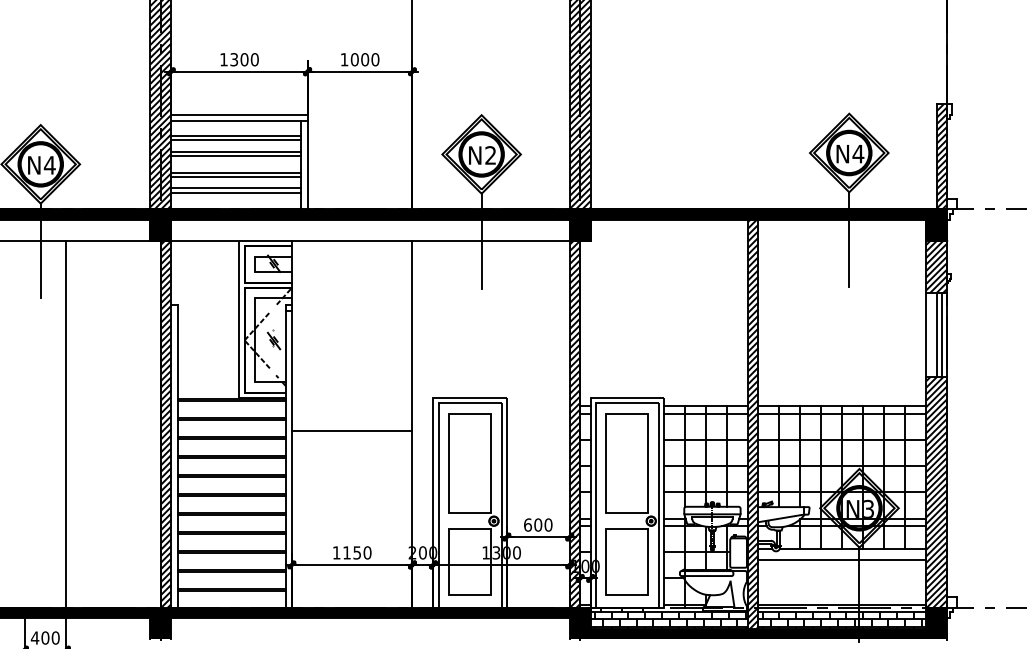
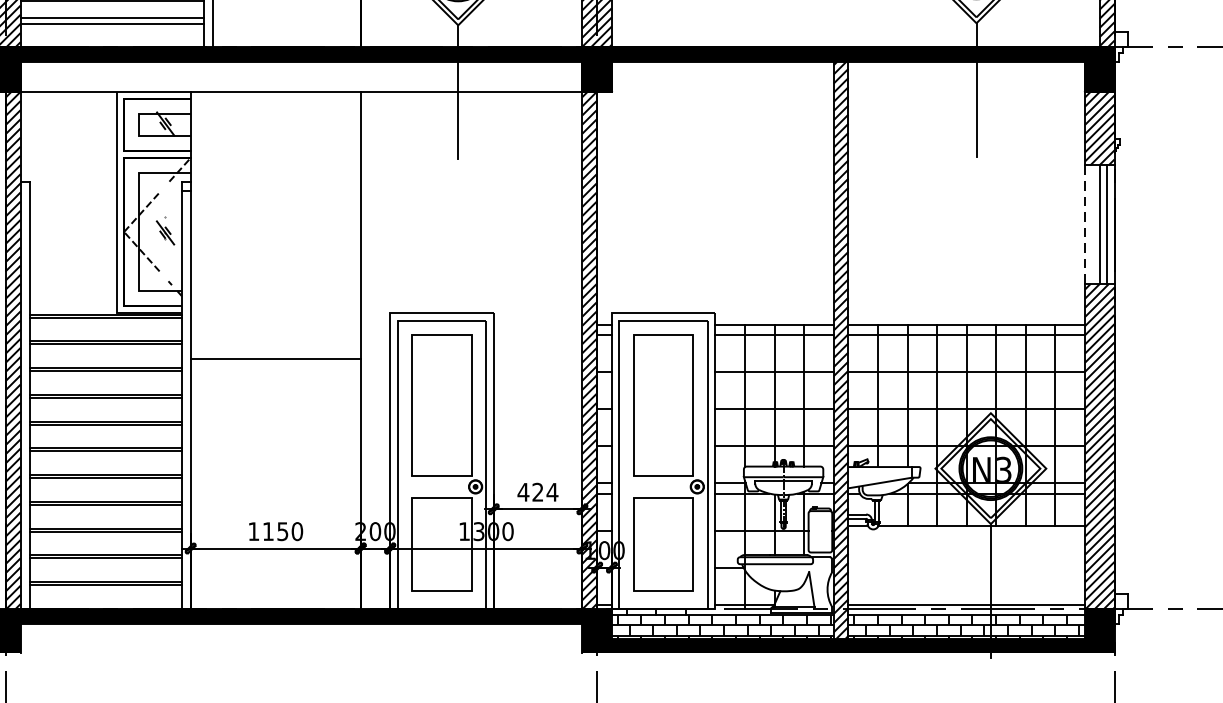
line: (926, 335) -> (1085, 225), solid -> dashed
text: (537, 524) -> (536, 491), 600 -> 424
line: (842, 559) -> (966, 540), removed

